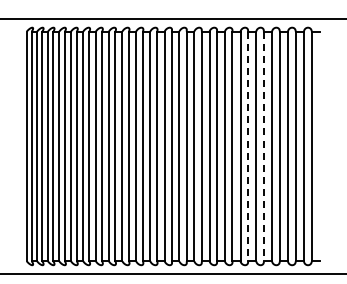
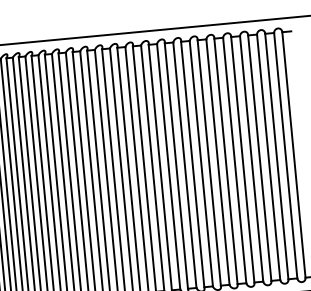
line: (248, 146) -> (226, 161), dashed -> solid
line: (263, 146) -> (242, 159), dashed -> solid

